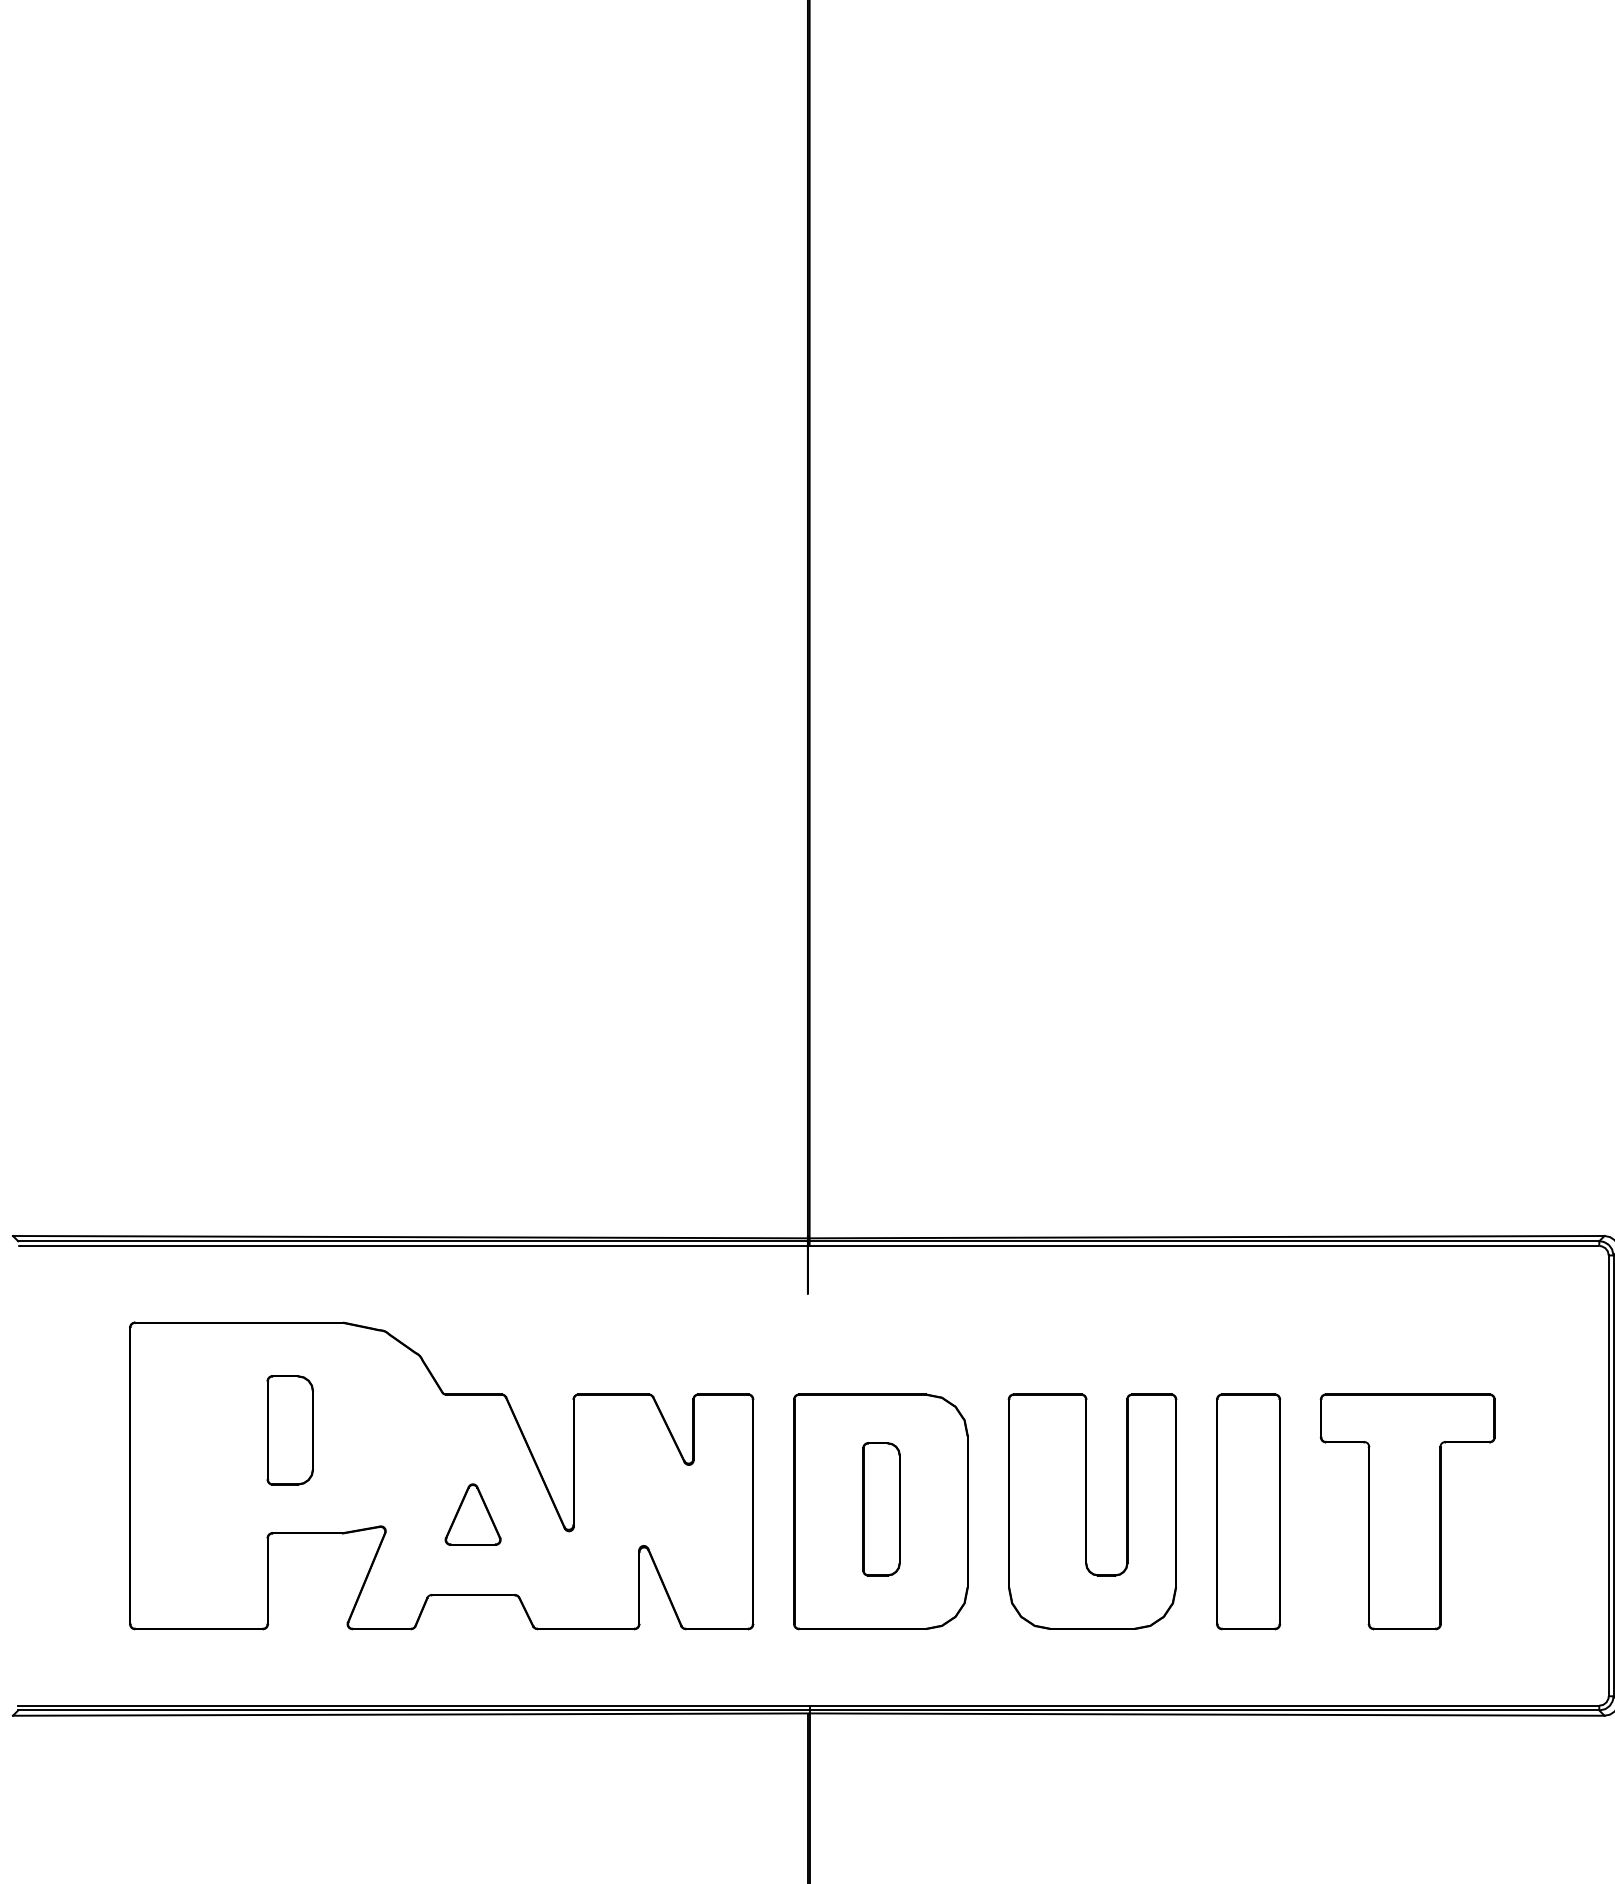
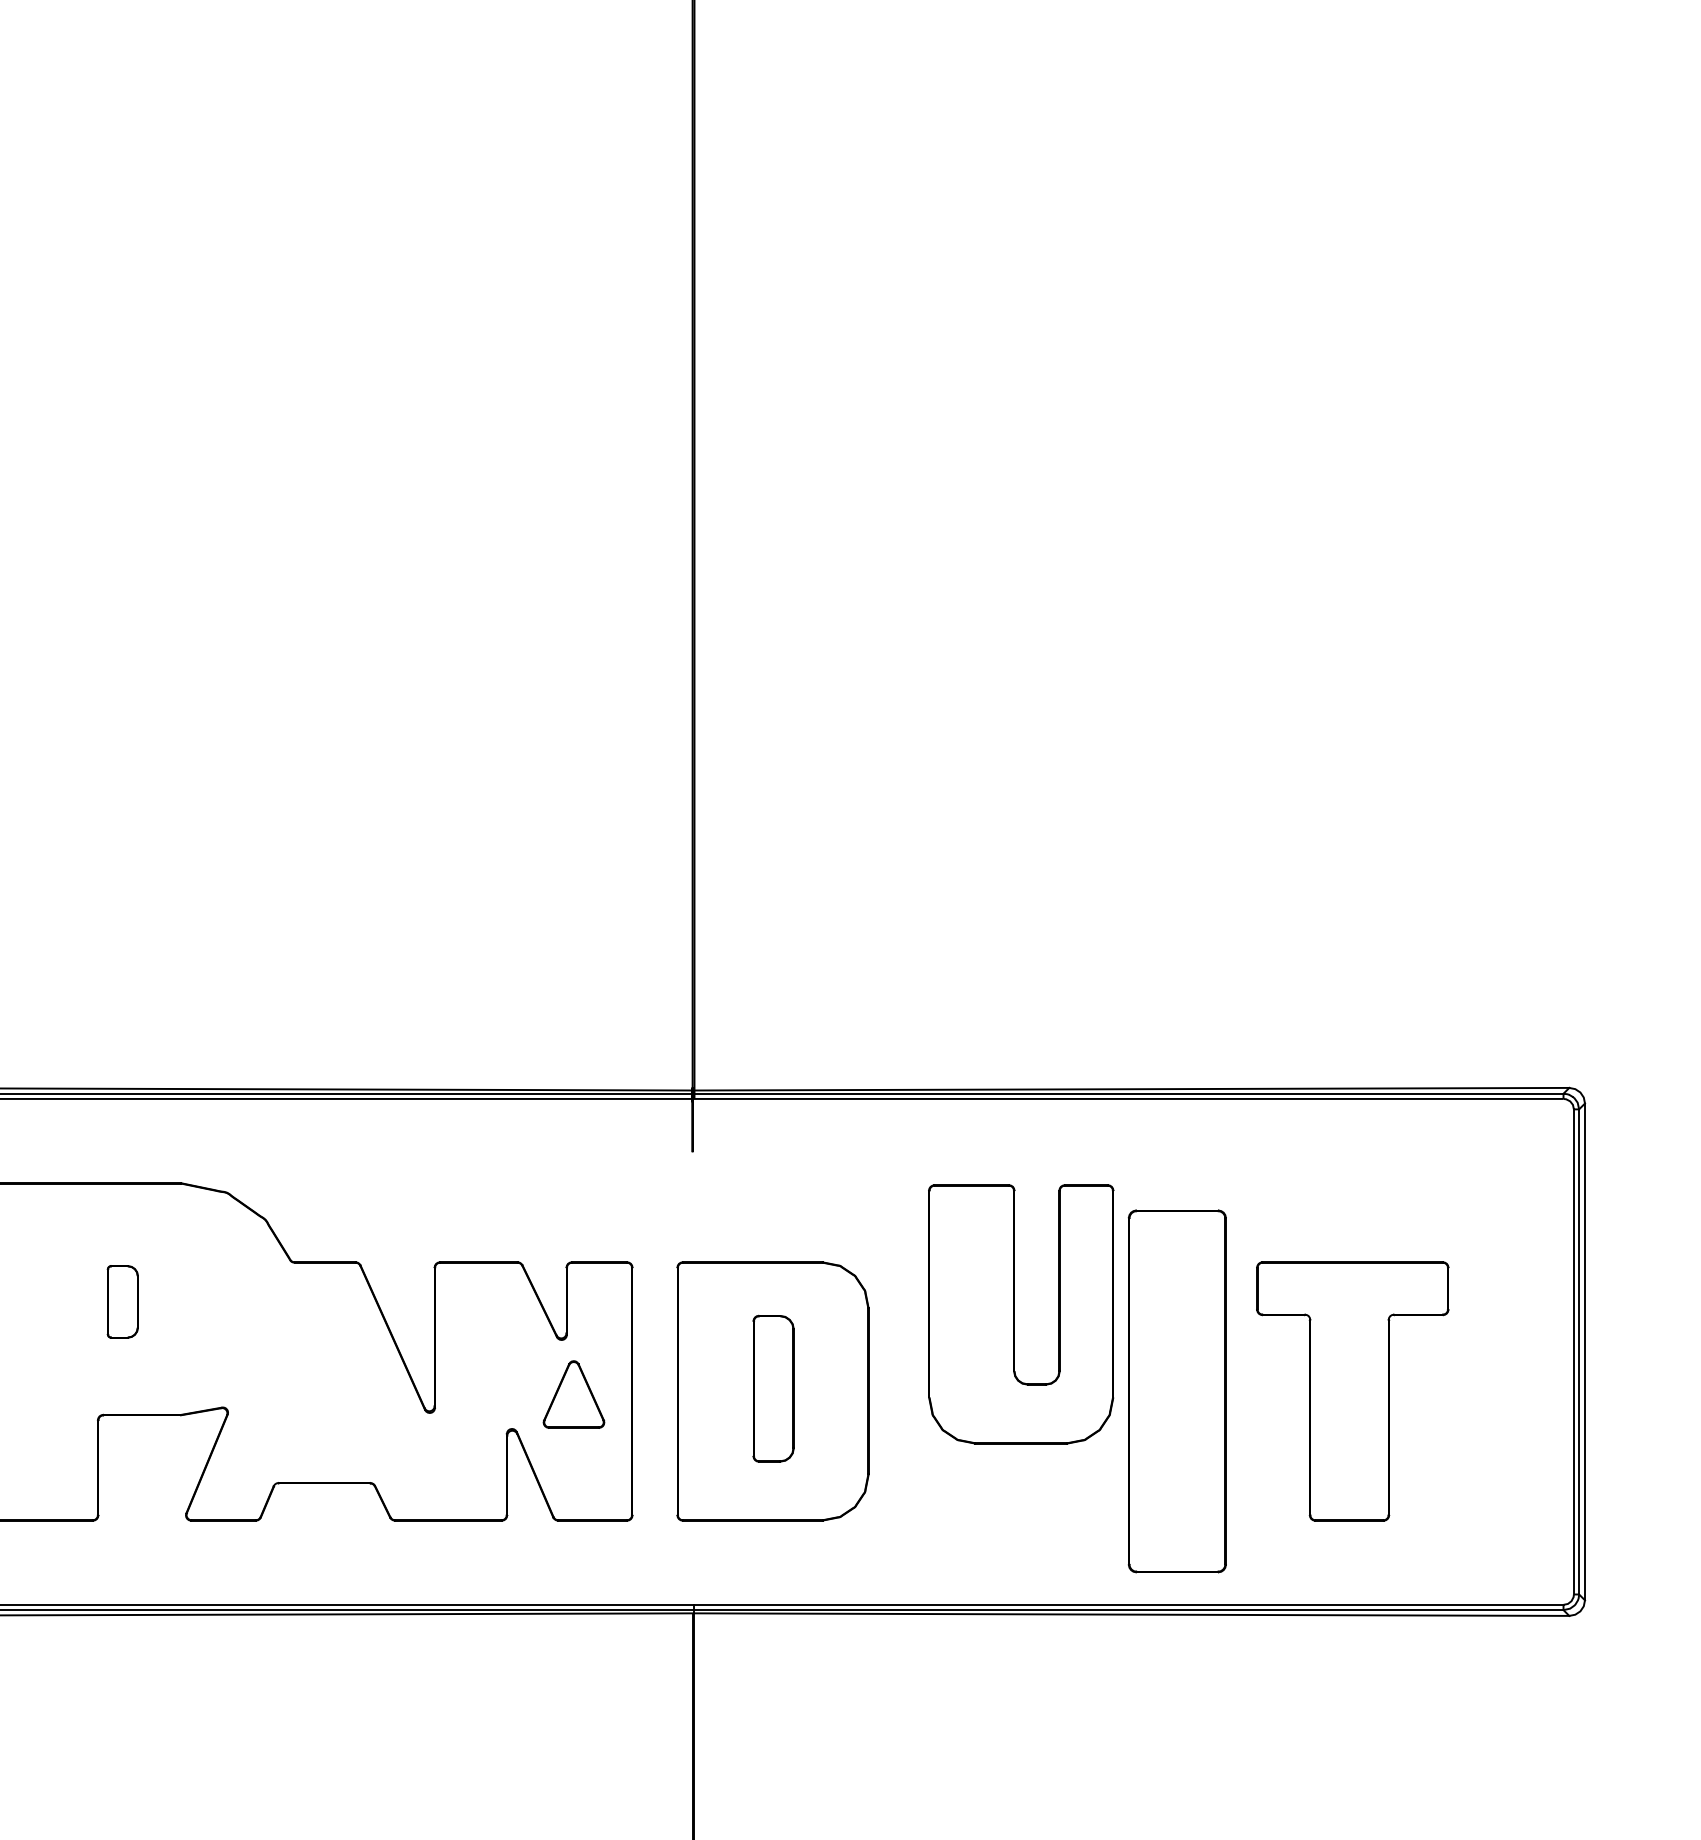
part: (289, 1430) -> (122, 1301), size x0.6
part: (1092, 1511) -> (1021, 1314), moved
part: (1248, 1511) -> (1177, 1391), size x1.4
part: (472, 1514) -> (573, 1394), moved

